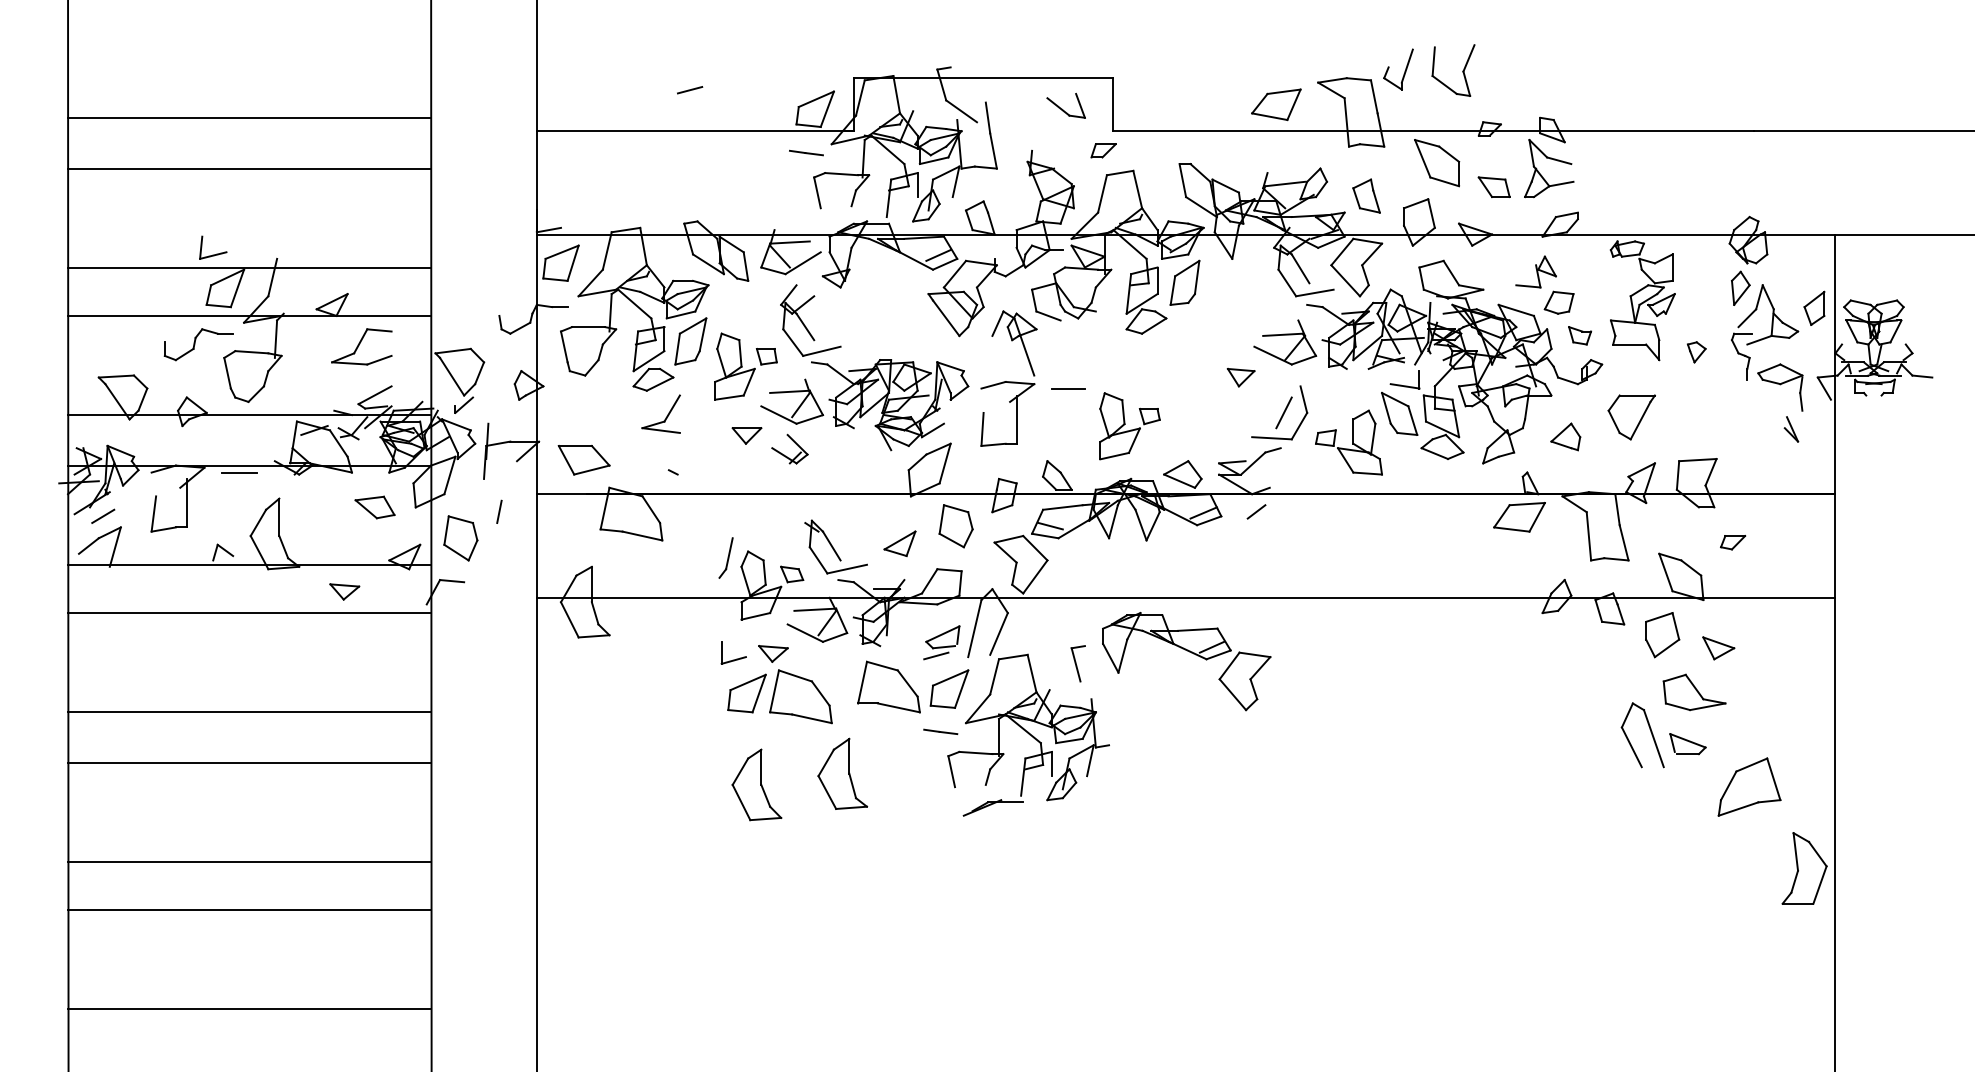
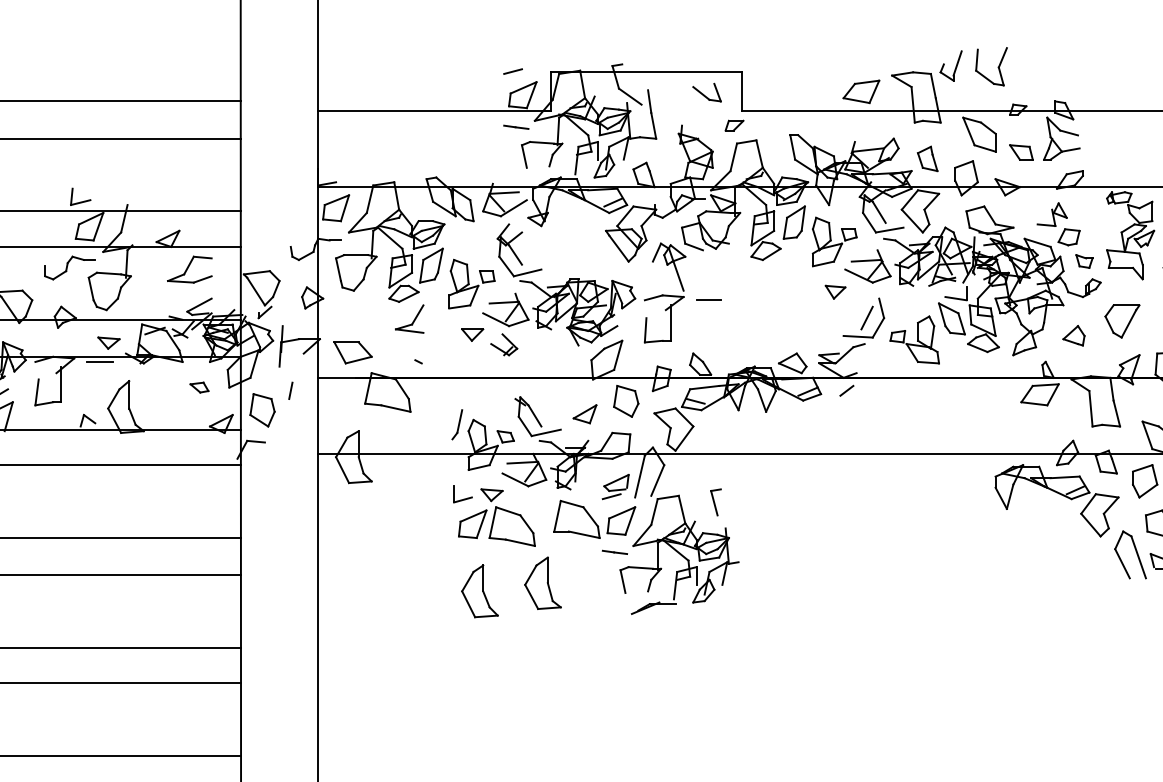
line: (690, 90) -> (513, 71), moved
part: (1129, 426) -> (834, 242), moved
part: (374, 507) -> (199, 387), size x0.62
part: (344, 591) -> (108, 342), moved
part: (1191, 653) -> (1060, 494), moved

